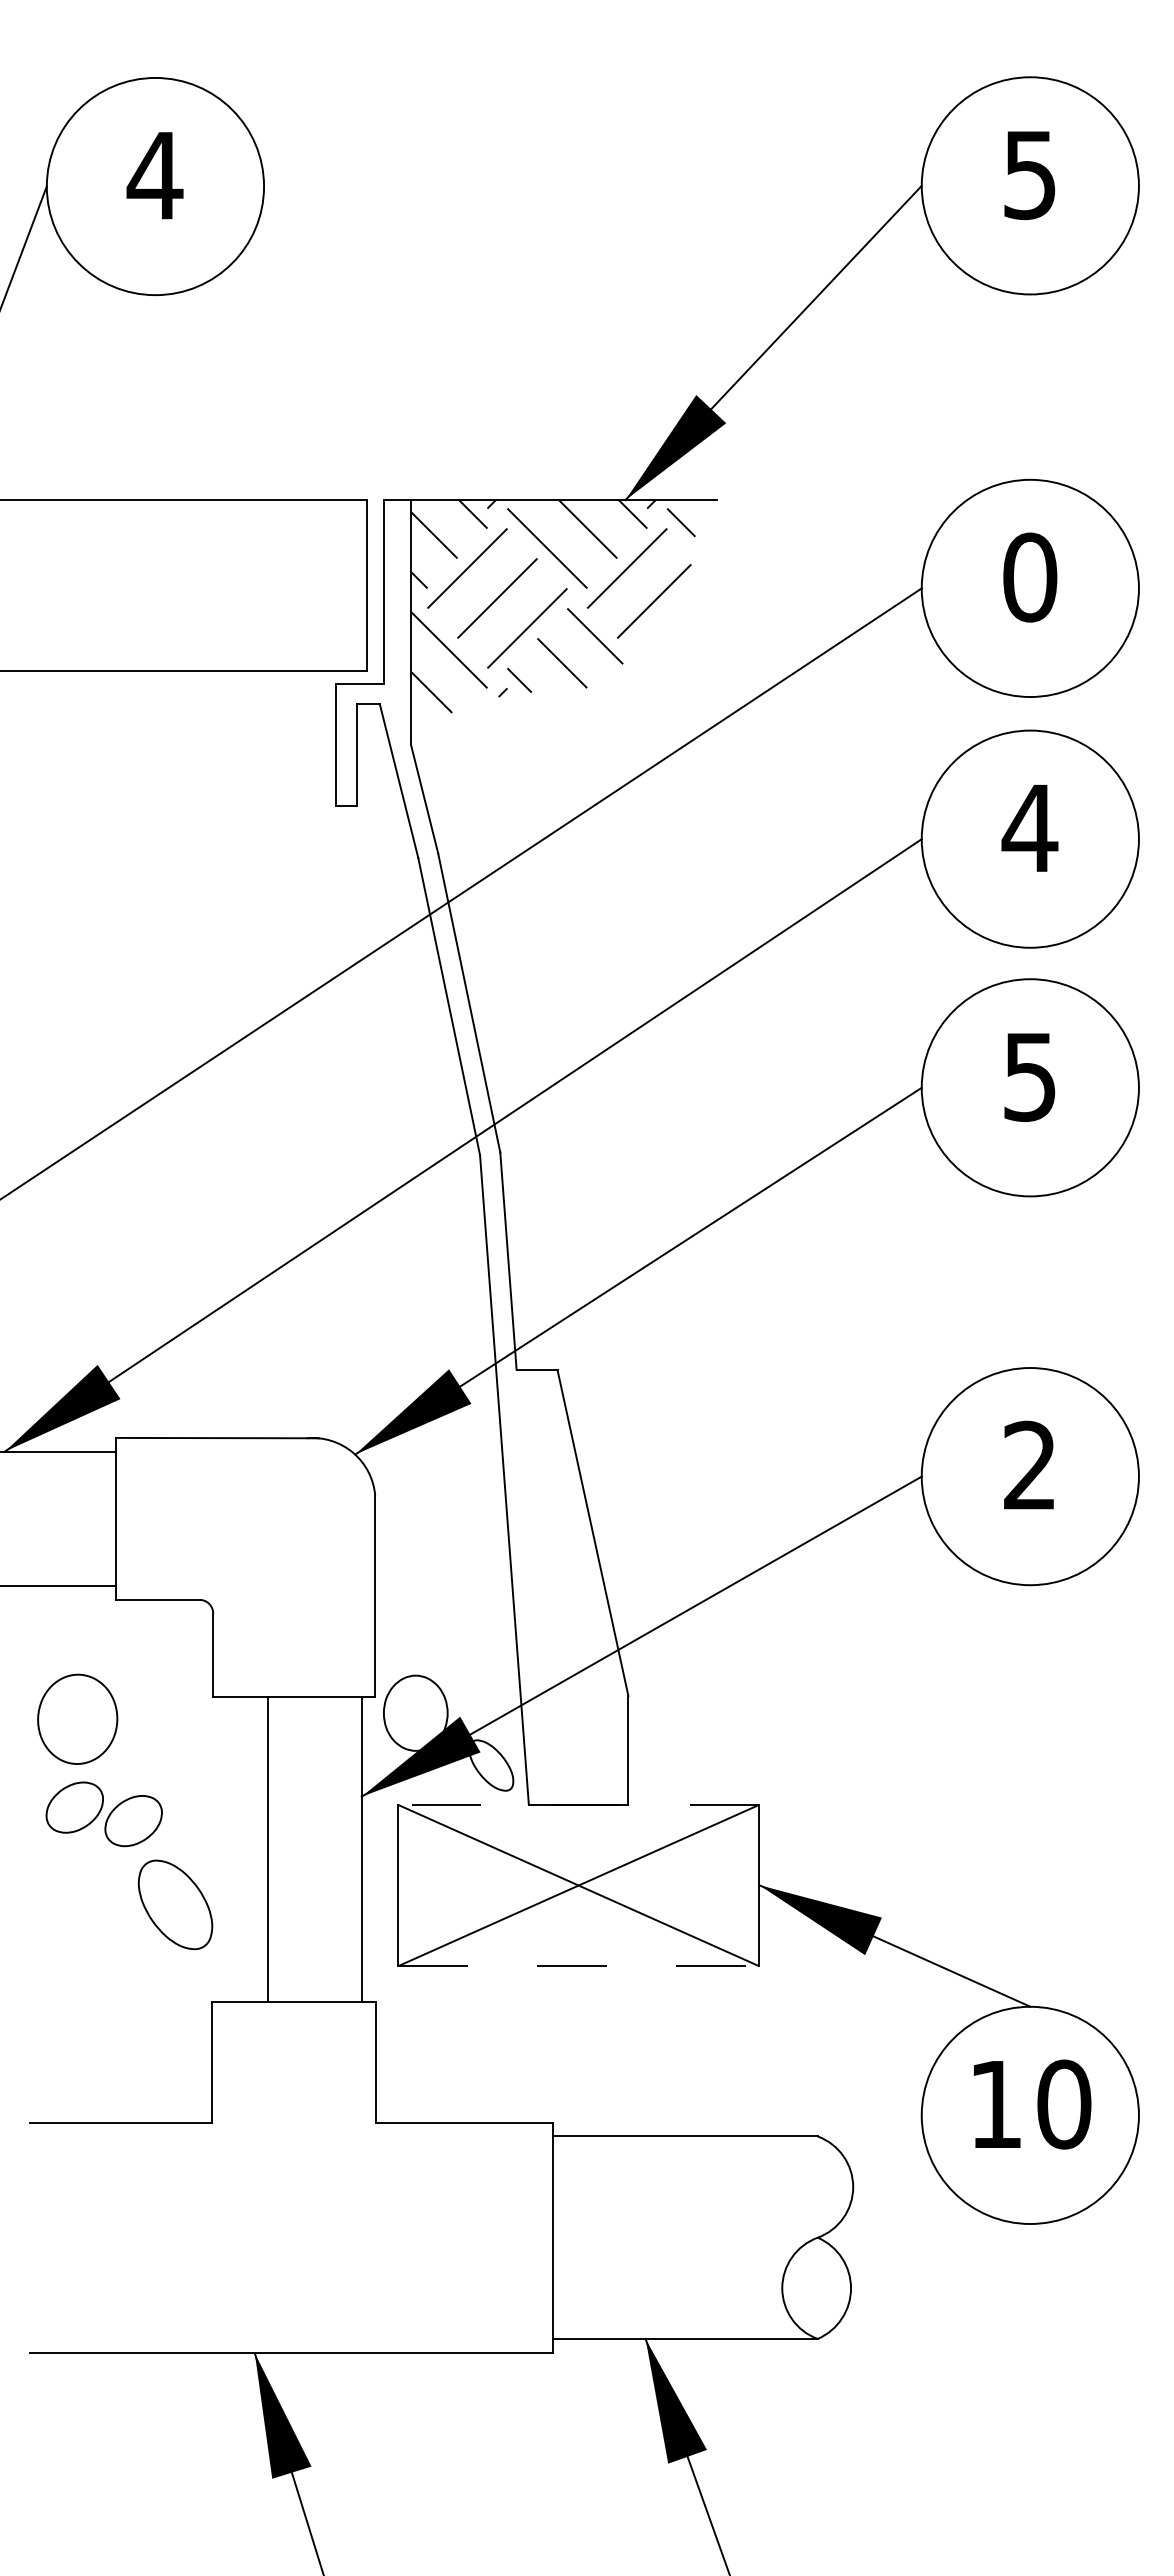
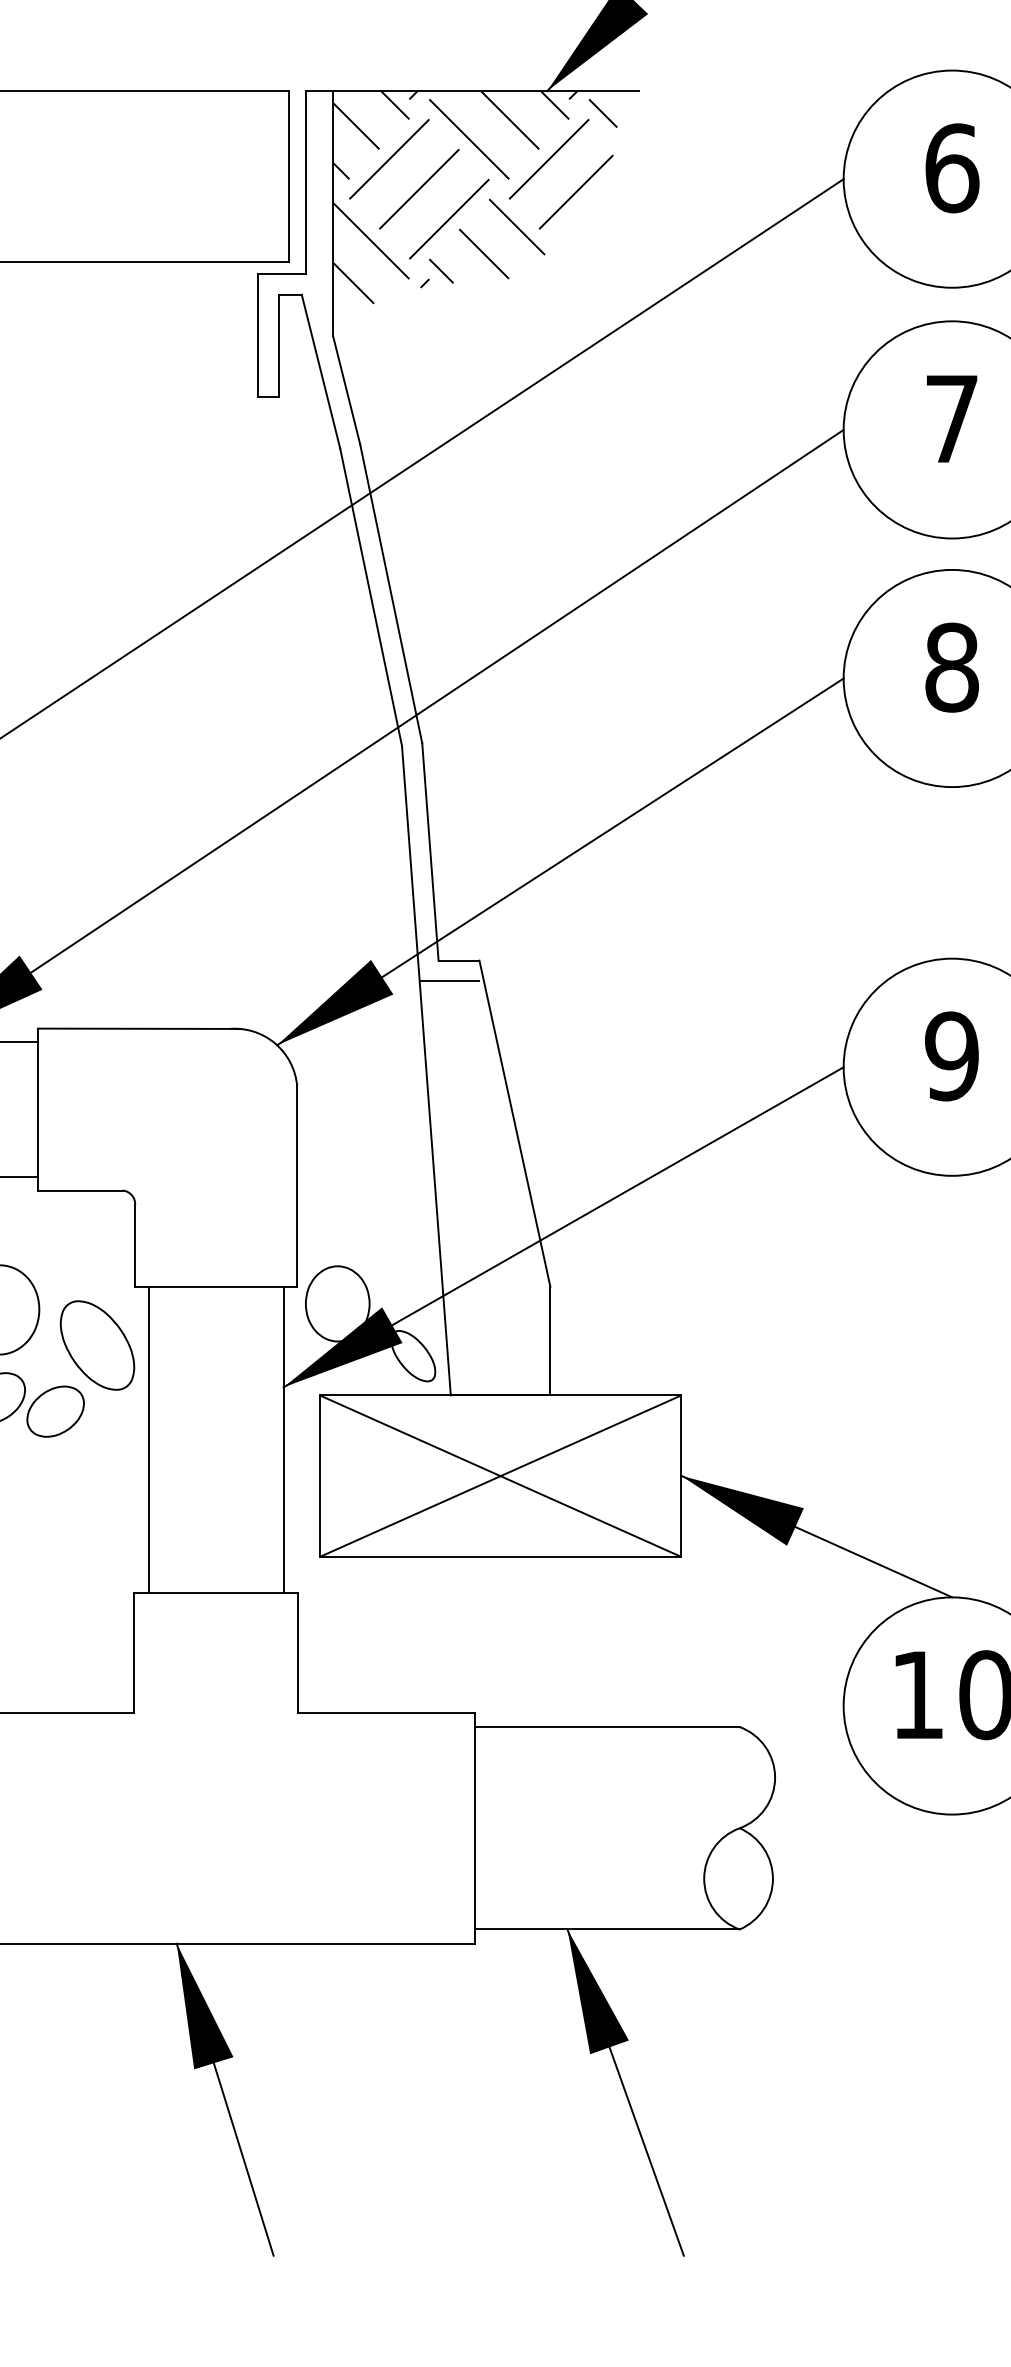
text: (1030, 577) -> (952, 168), 0 -> 6
text: (1029, 827) -> (951, 418), 4 -> 7
text: (1030, 1076) -> (952, 667), 5 -> 8
line: (527, 1390) -> (449, 981), added
text: (1029, 1465) -> (951, 1056), 2 -> 9
line: (578, 1804) -> (500, 1395), dashed -> solid
line: (267, 1849) -> (148, 1440), moved
part: (175, 1904) -> (97, 1345), moved
line: (578, 1966) -> (500, 1557), dashed -> solid

